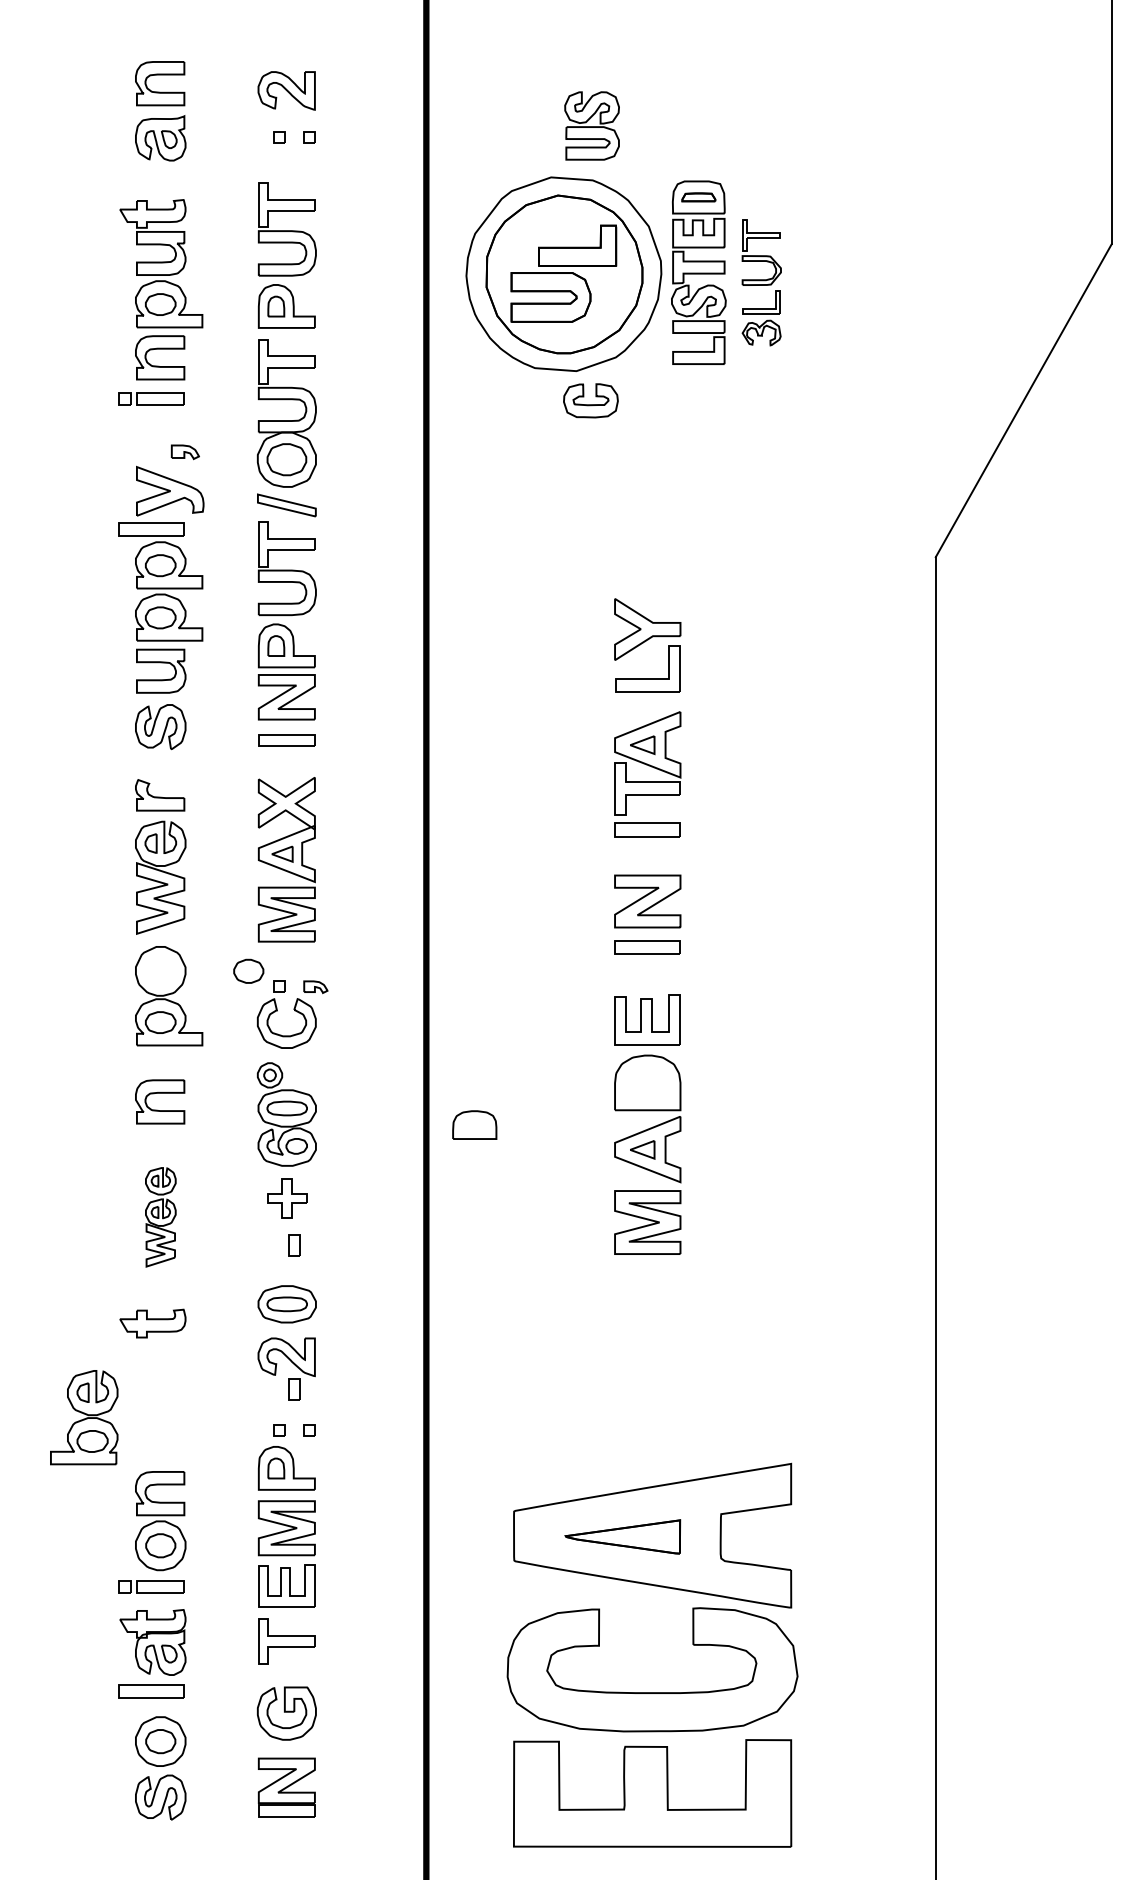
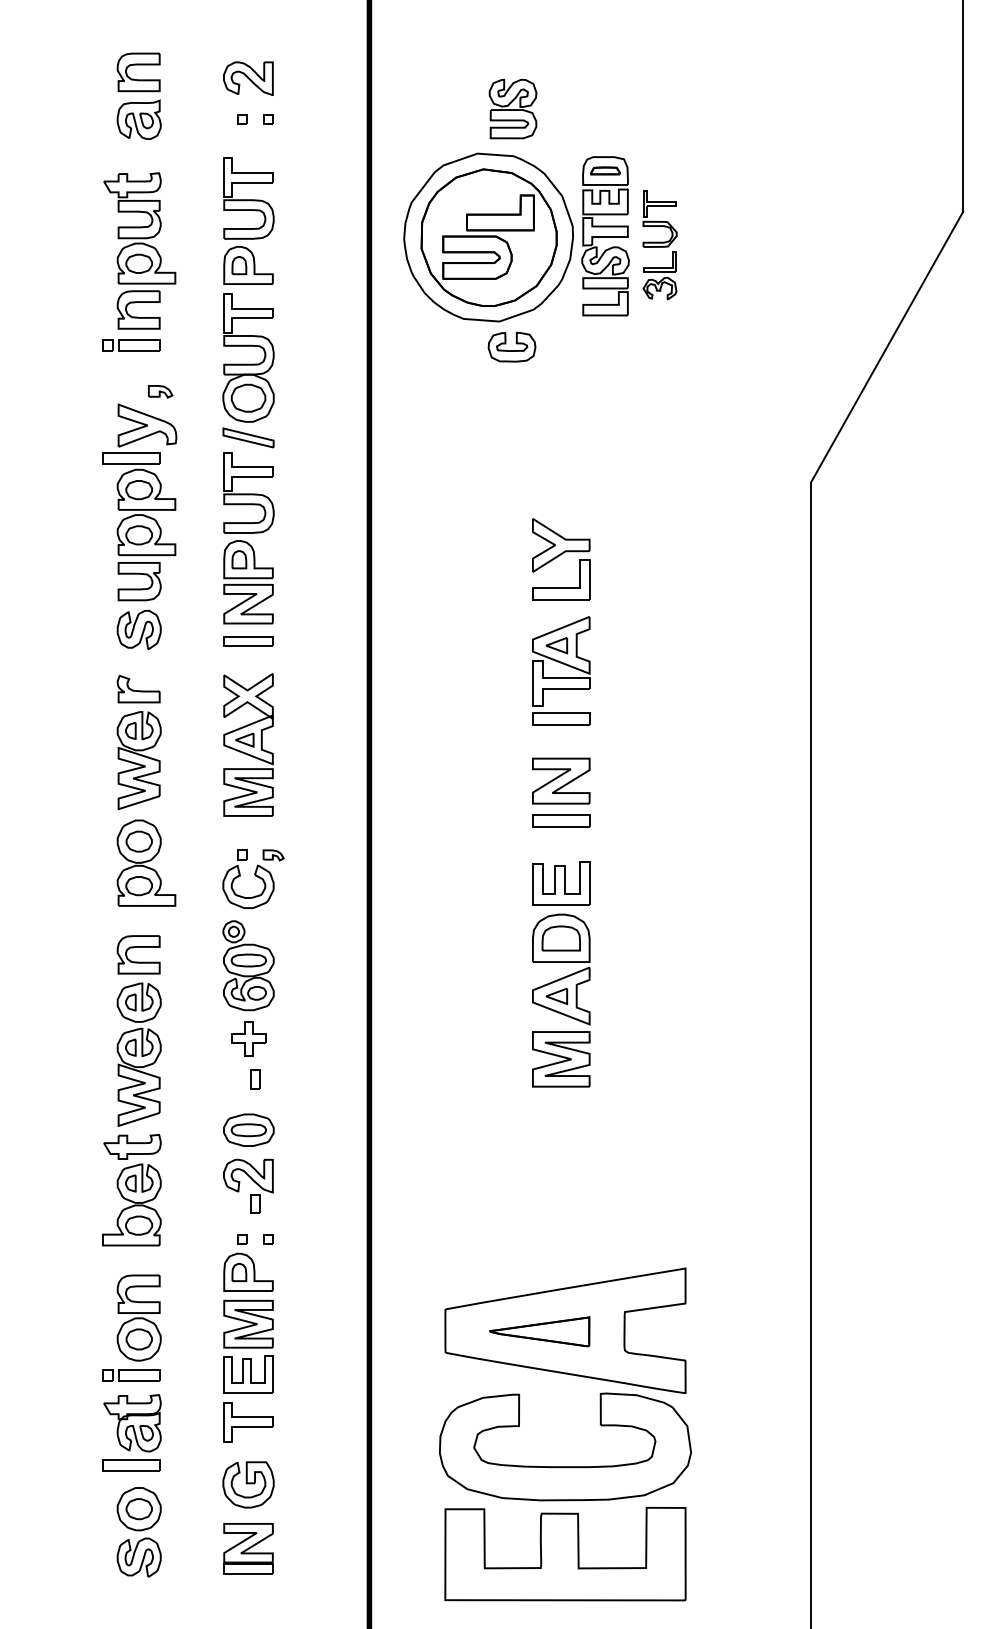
part: (248, 970) -> (139, 840), moved
part: (474, 1124) -> (561, 937), moved
part: (160, 1217) -> (139, 1054), size x1.67
part: (84, 1417) -> (132, 1204), moved

